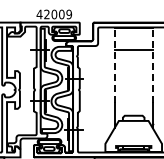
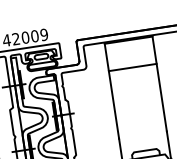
line: (114, 65) -> (111, 90), dashed -> solid
line: (152, 65) -> (159, 83), dashed -> solid

